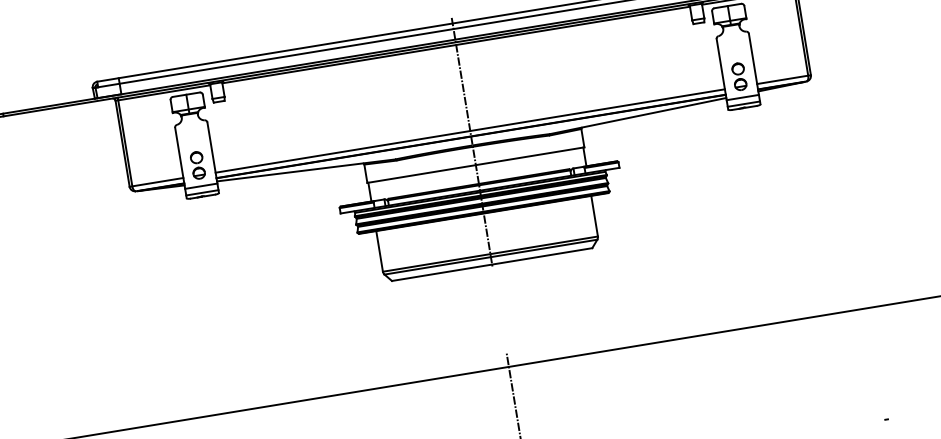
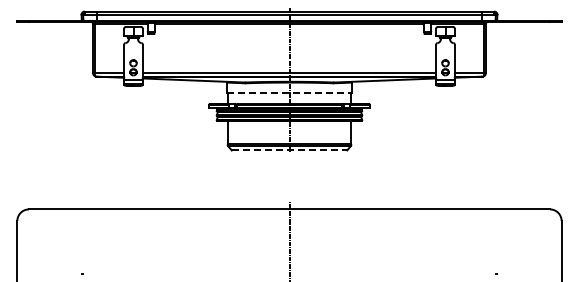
line: (475, 165) -> (289, 93), solid -> dashed
line: (492, 264) -> (289, 150), solid -> dashed

